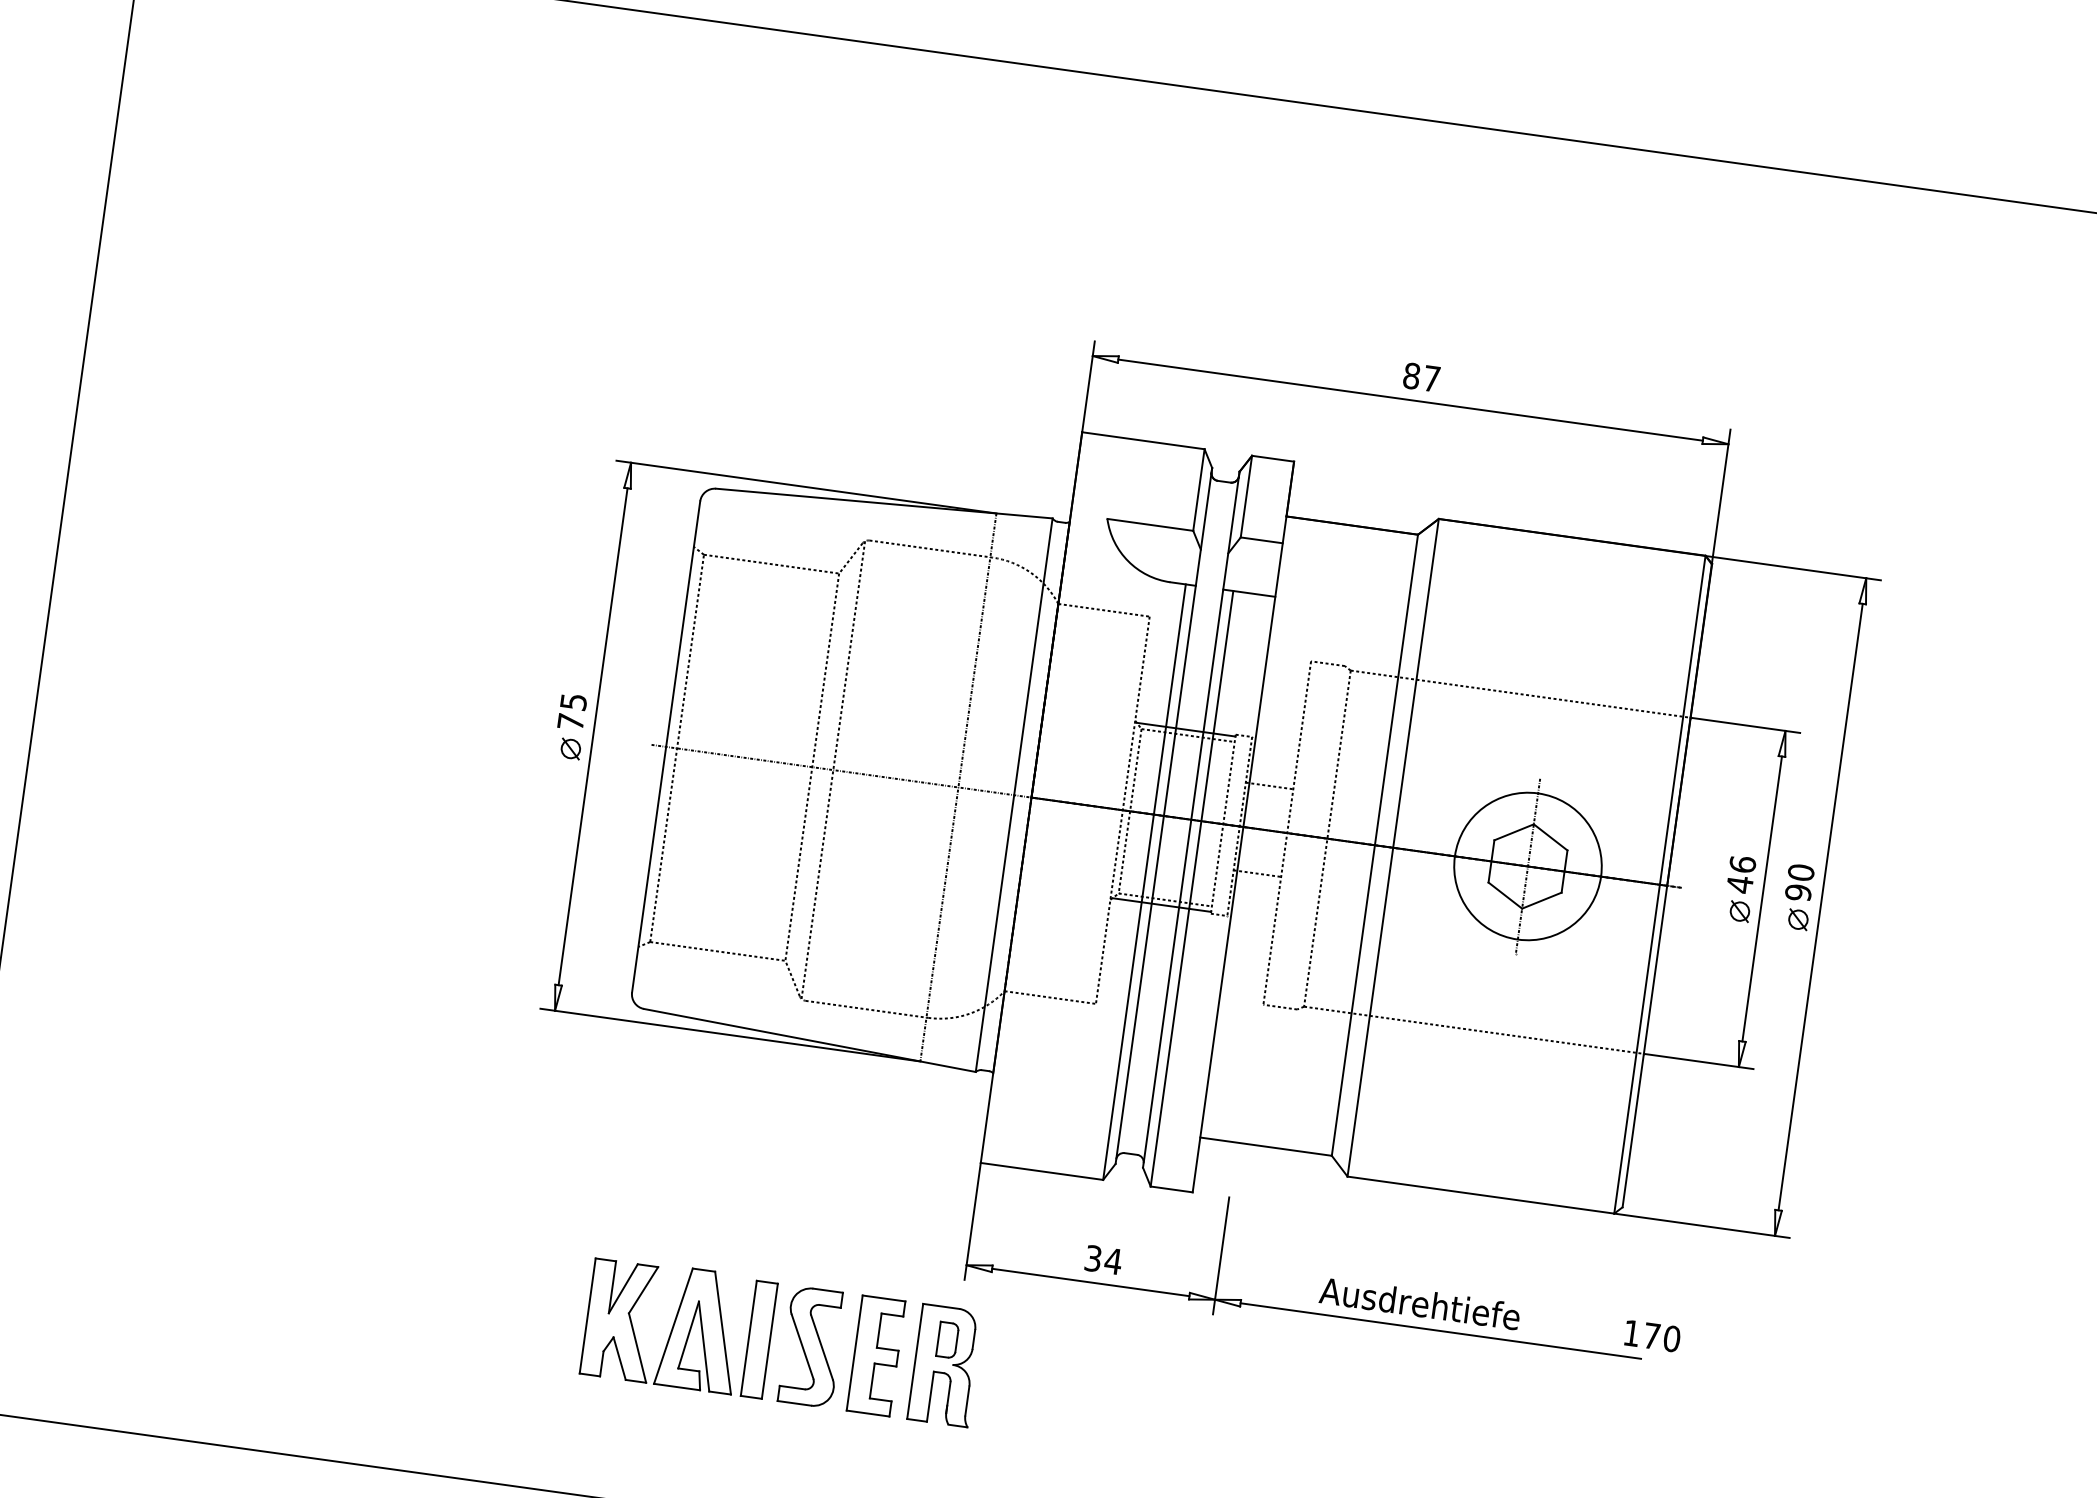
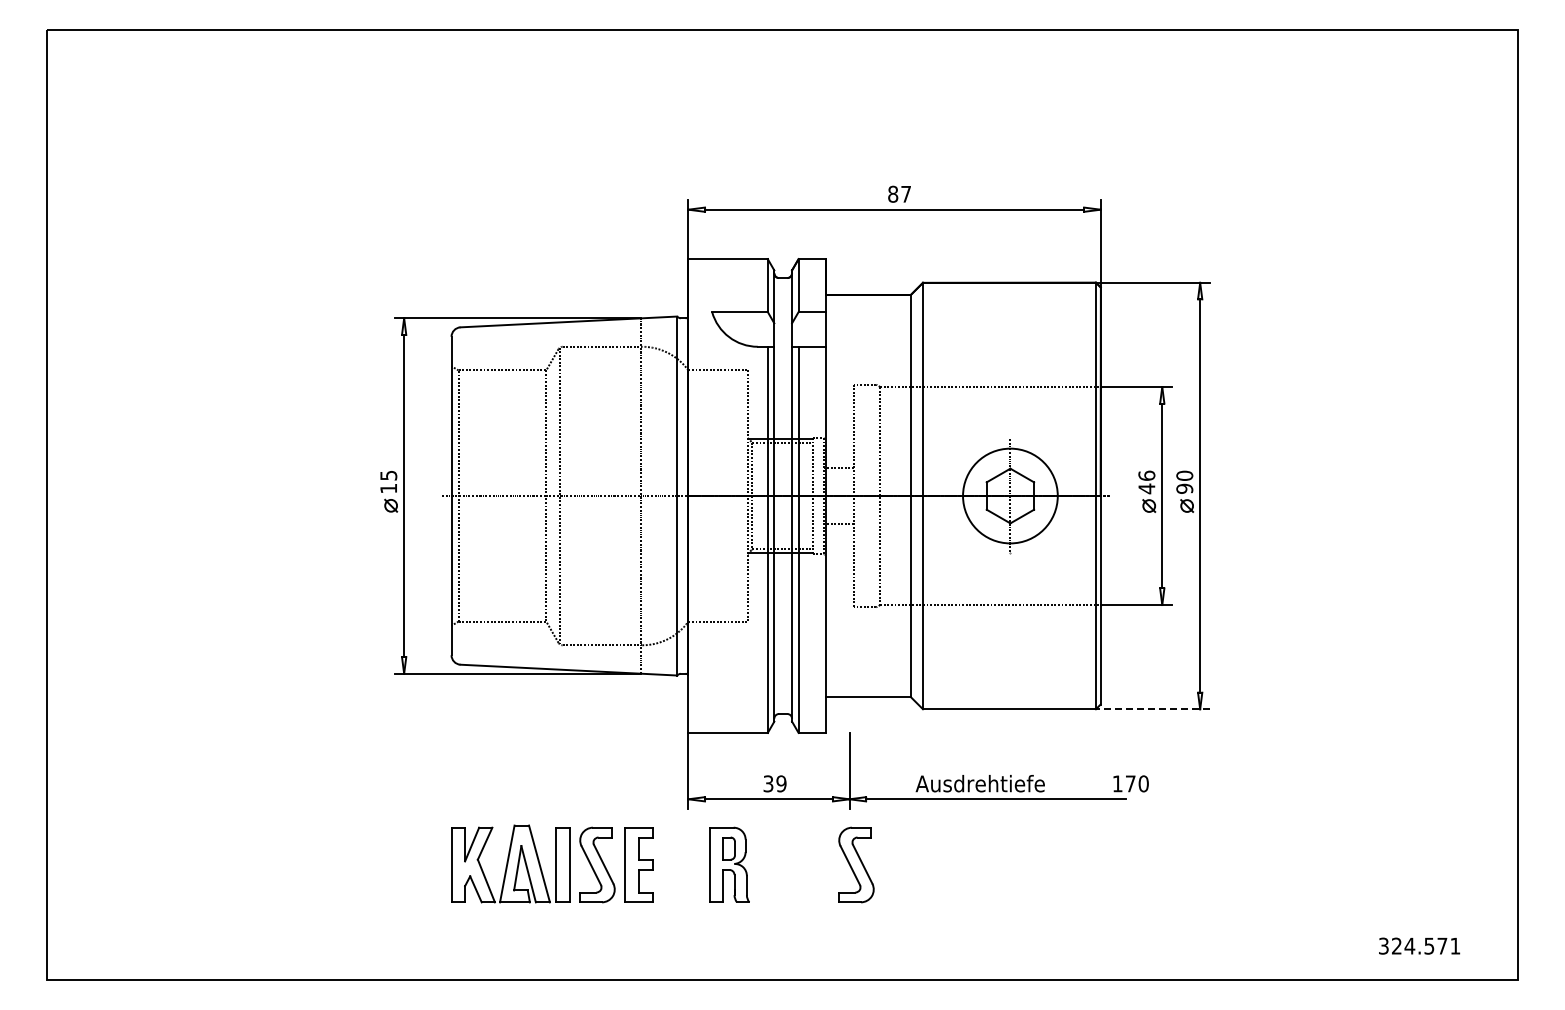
text: (570, 721) -> (388, 488), 75 -> 15
line: (1701, 1226) -> (1152, 709), solid -> dashed
text: (1113, 1260) -> (781, 783), 34 -> 39
part: (945, 1364) -> (729, 864), moved
part: (1211, 1401) -> (856, 864), added

